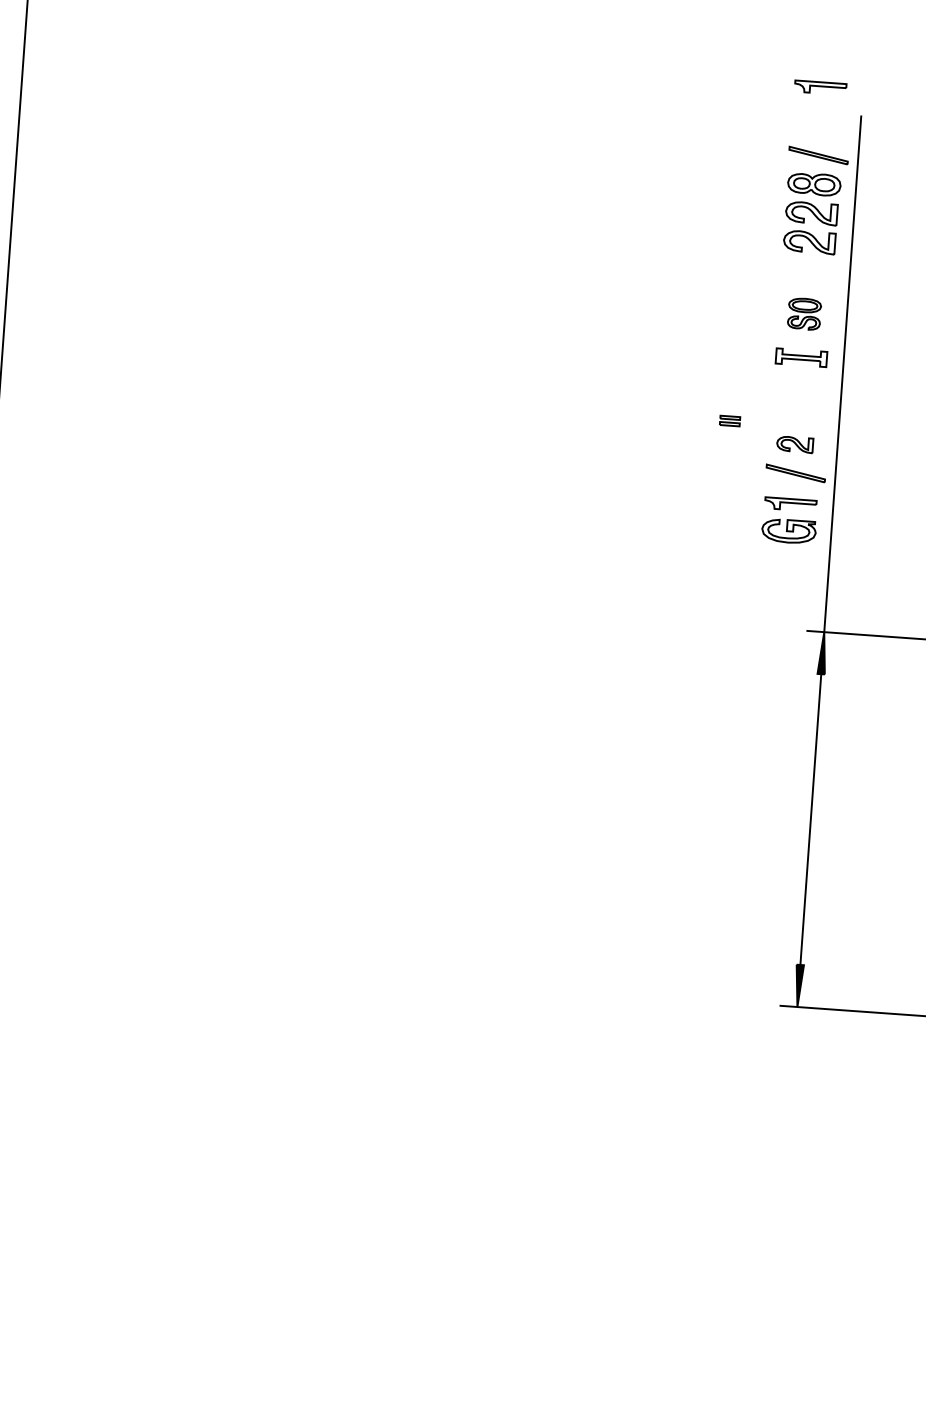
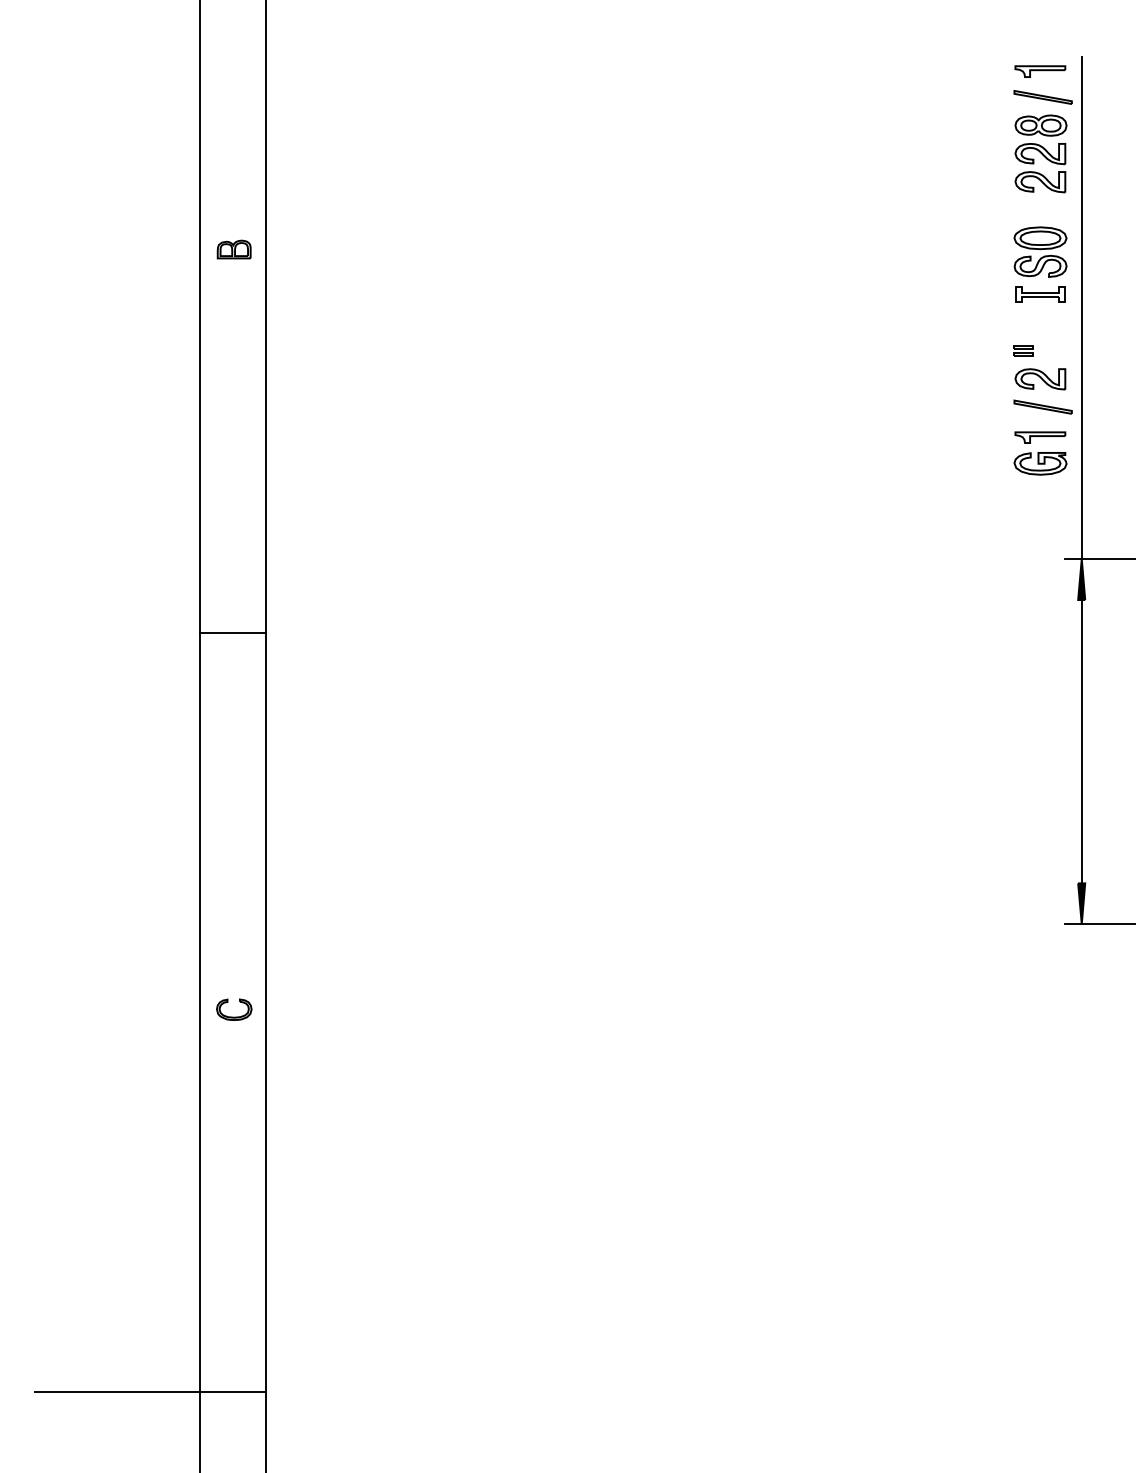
part: (820, 87) -> (1040, 71), moved
part: (804, 313) -> (1040, 251), size x1.67
part: (729, 420) -> (1023, 350), moved
part: (795, 444) -> (1040, 379), size x1.43

